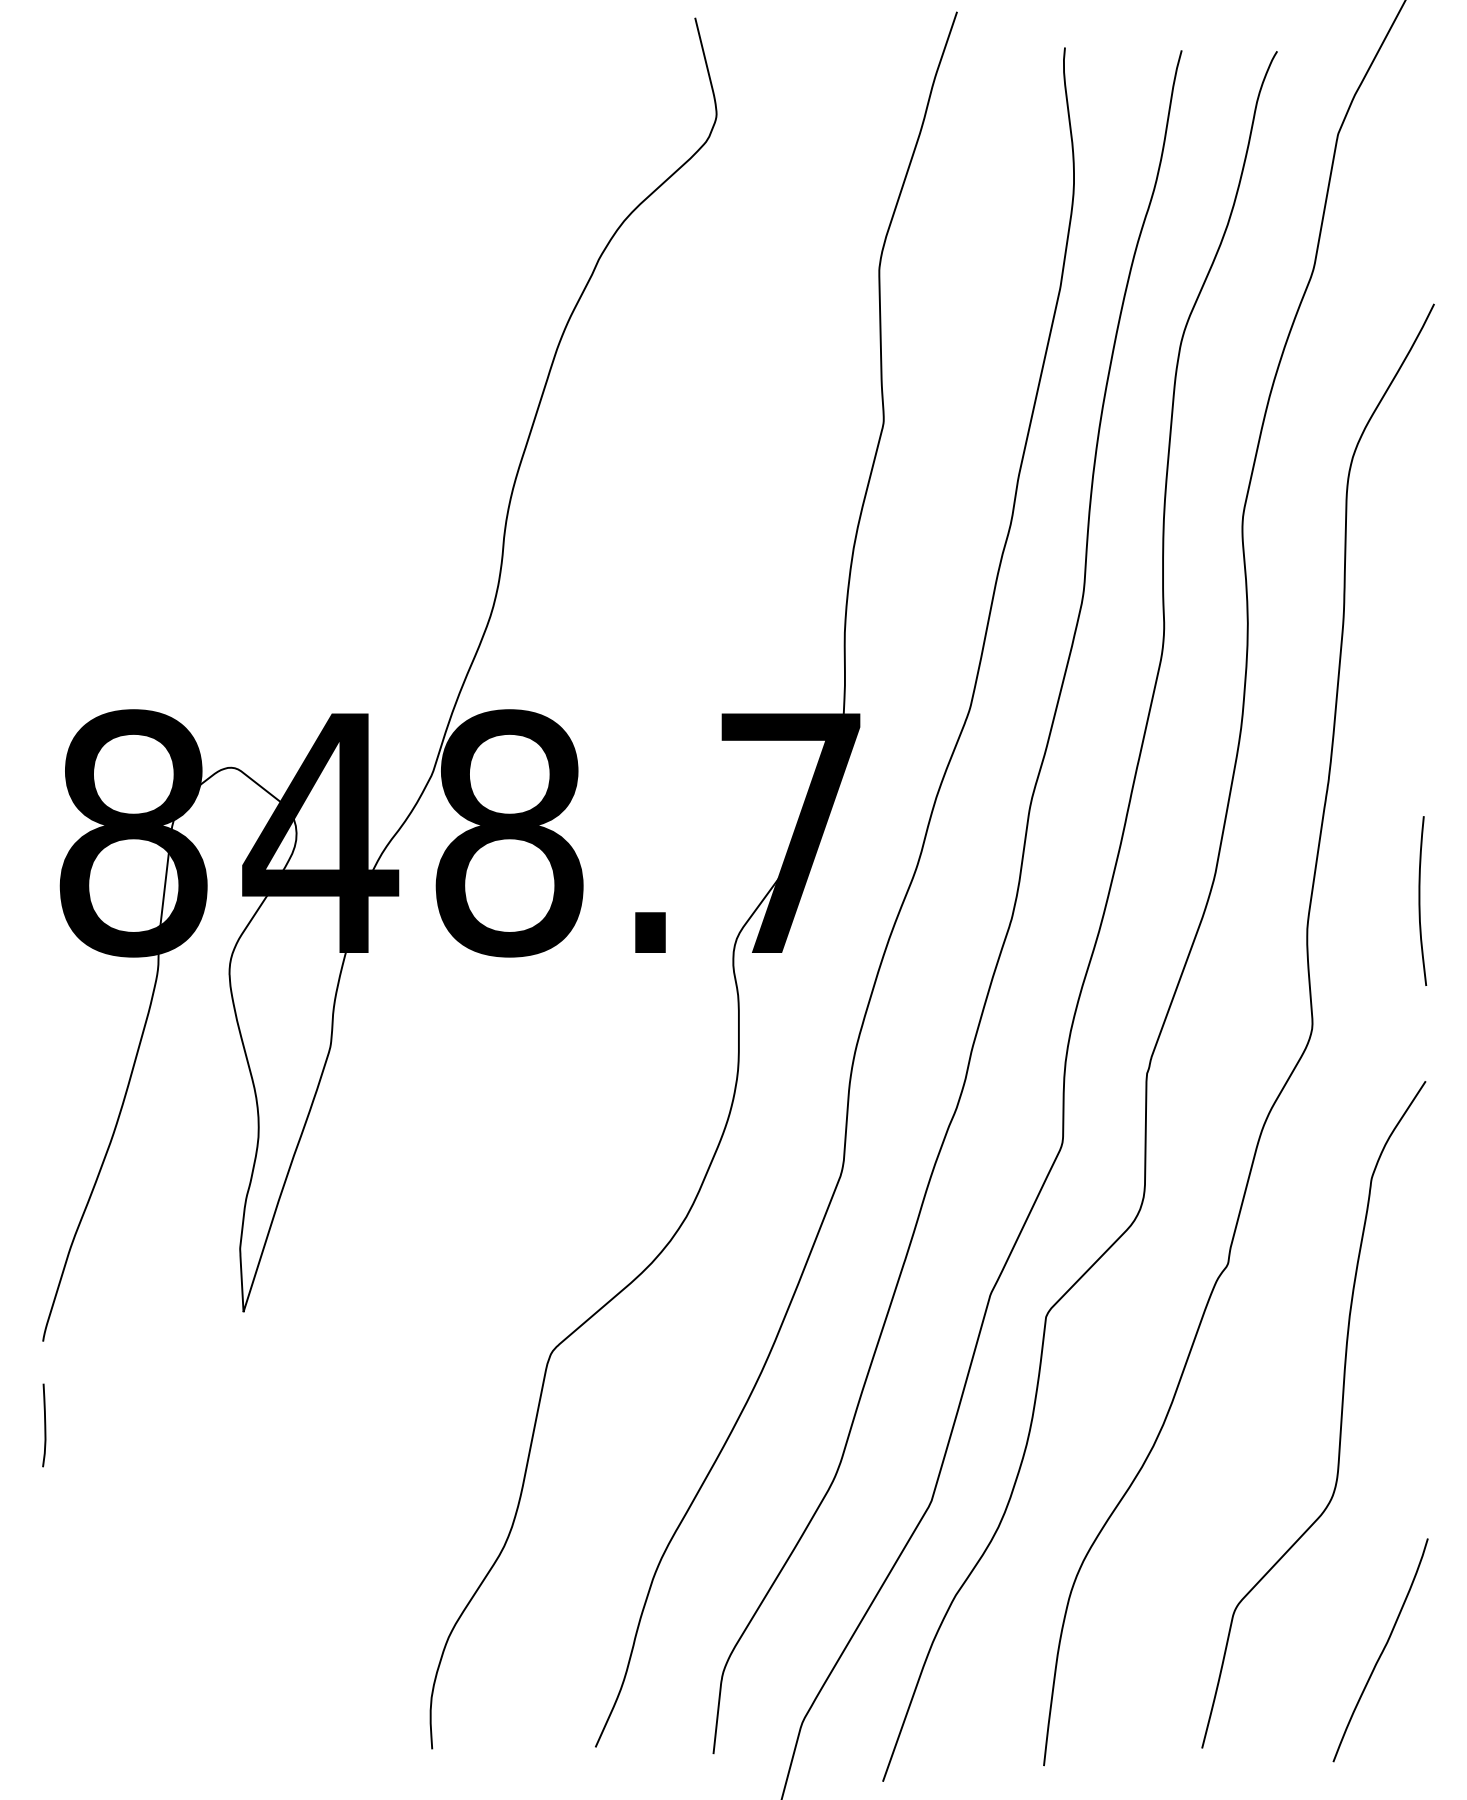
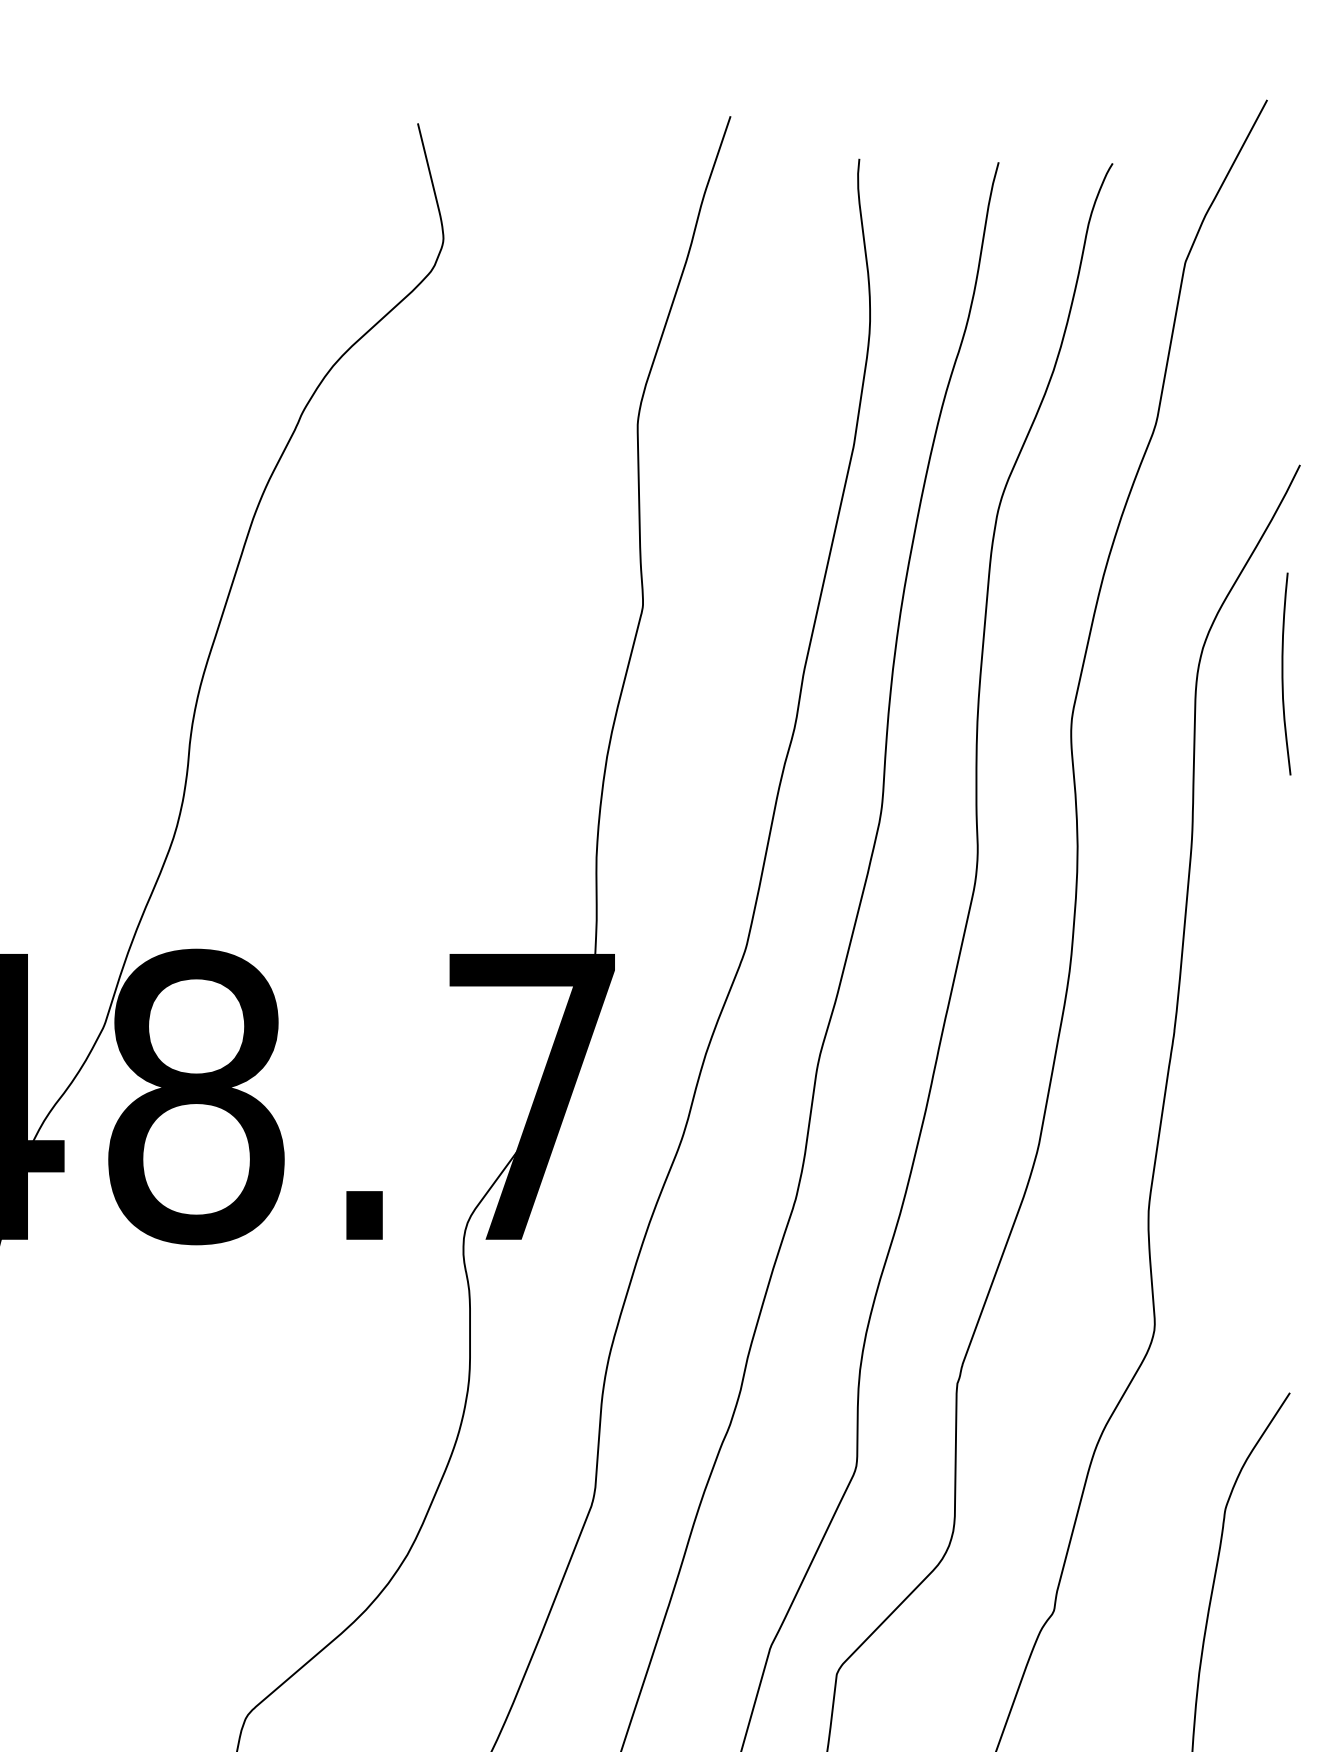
curve: (1420, 900) -> (1283, 673), moved

